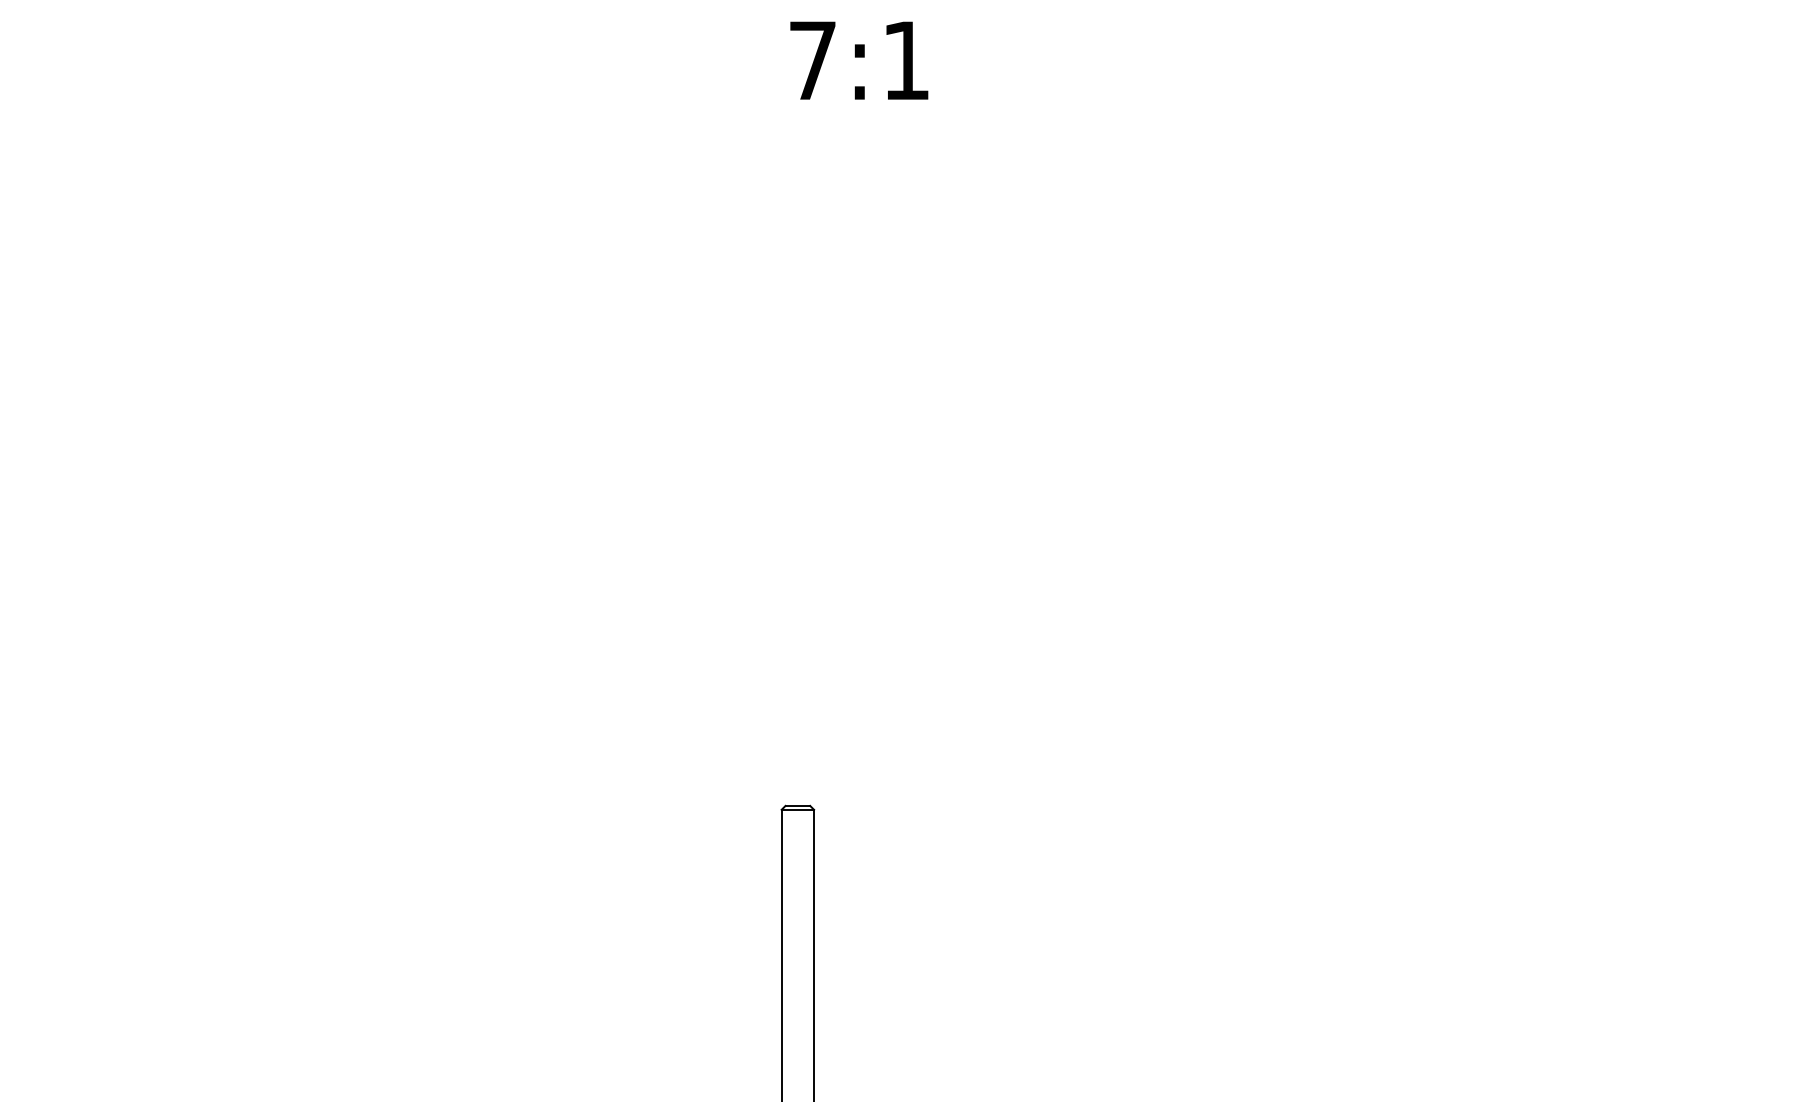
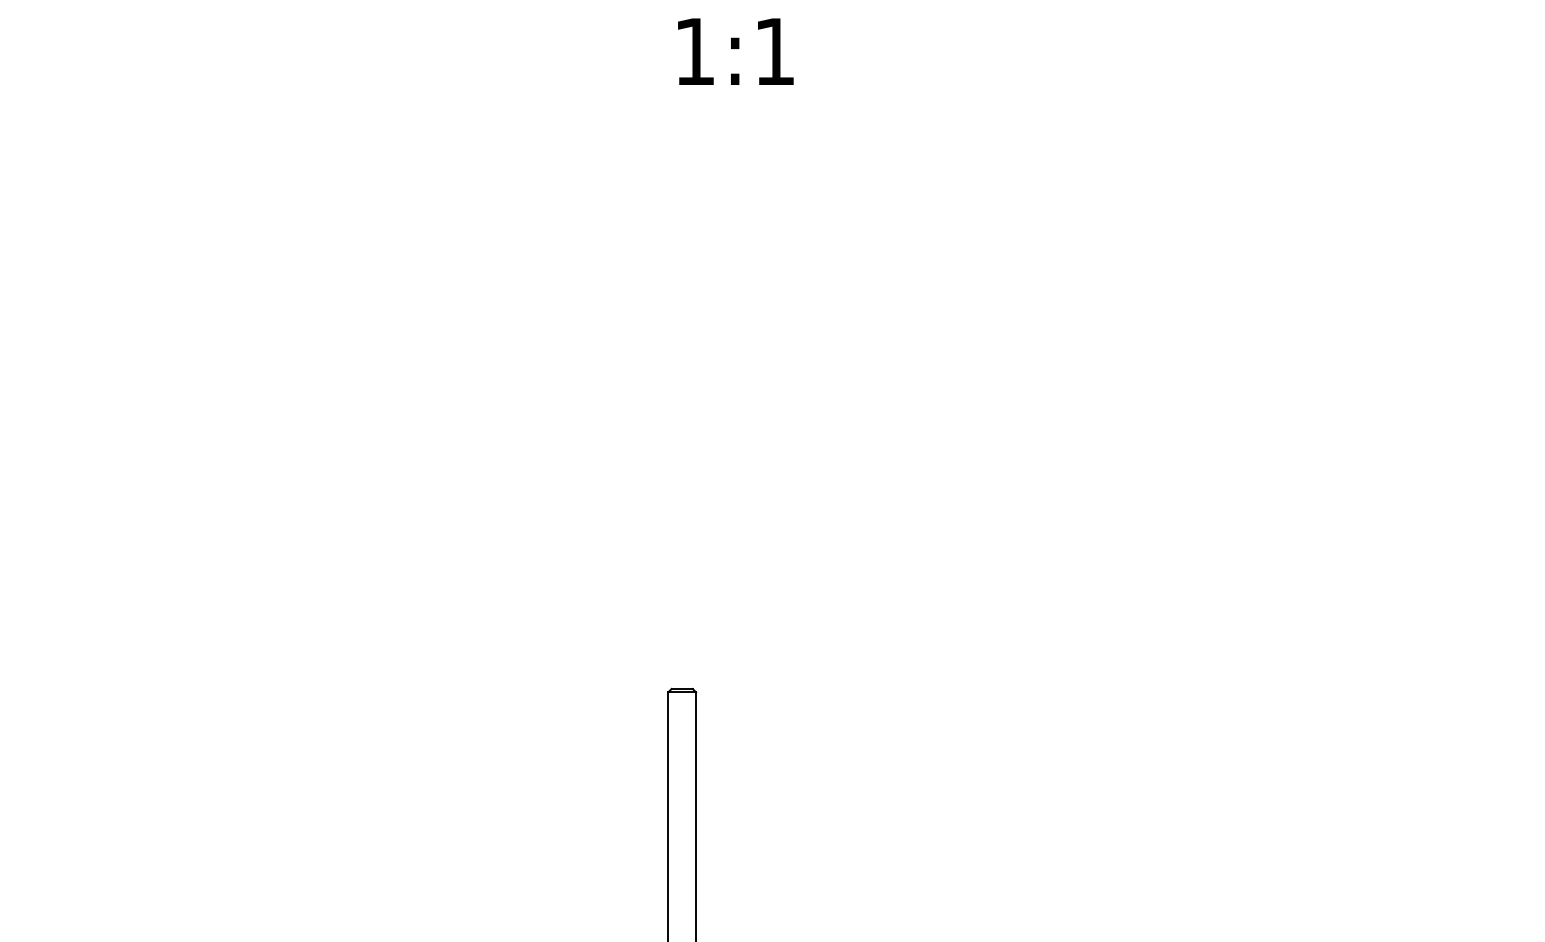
text: (812, 60) -> (694, 51), 7:1 -> 1:1

